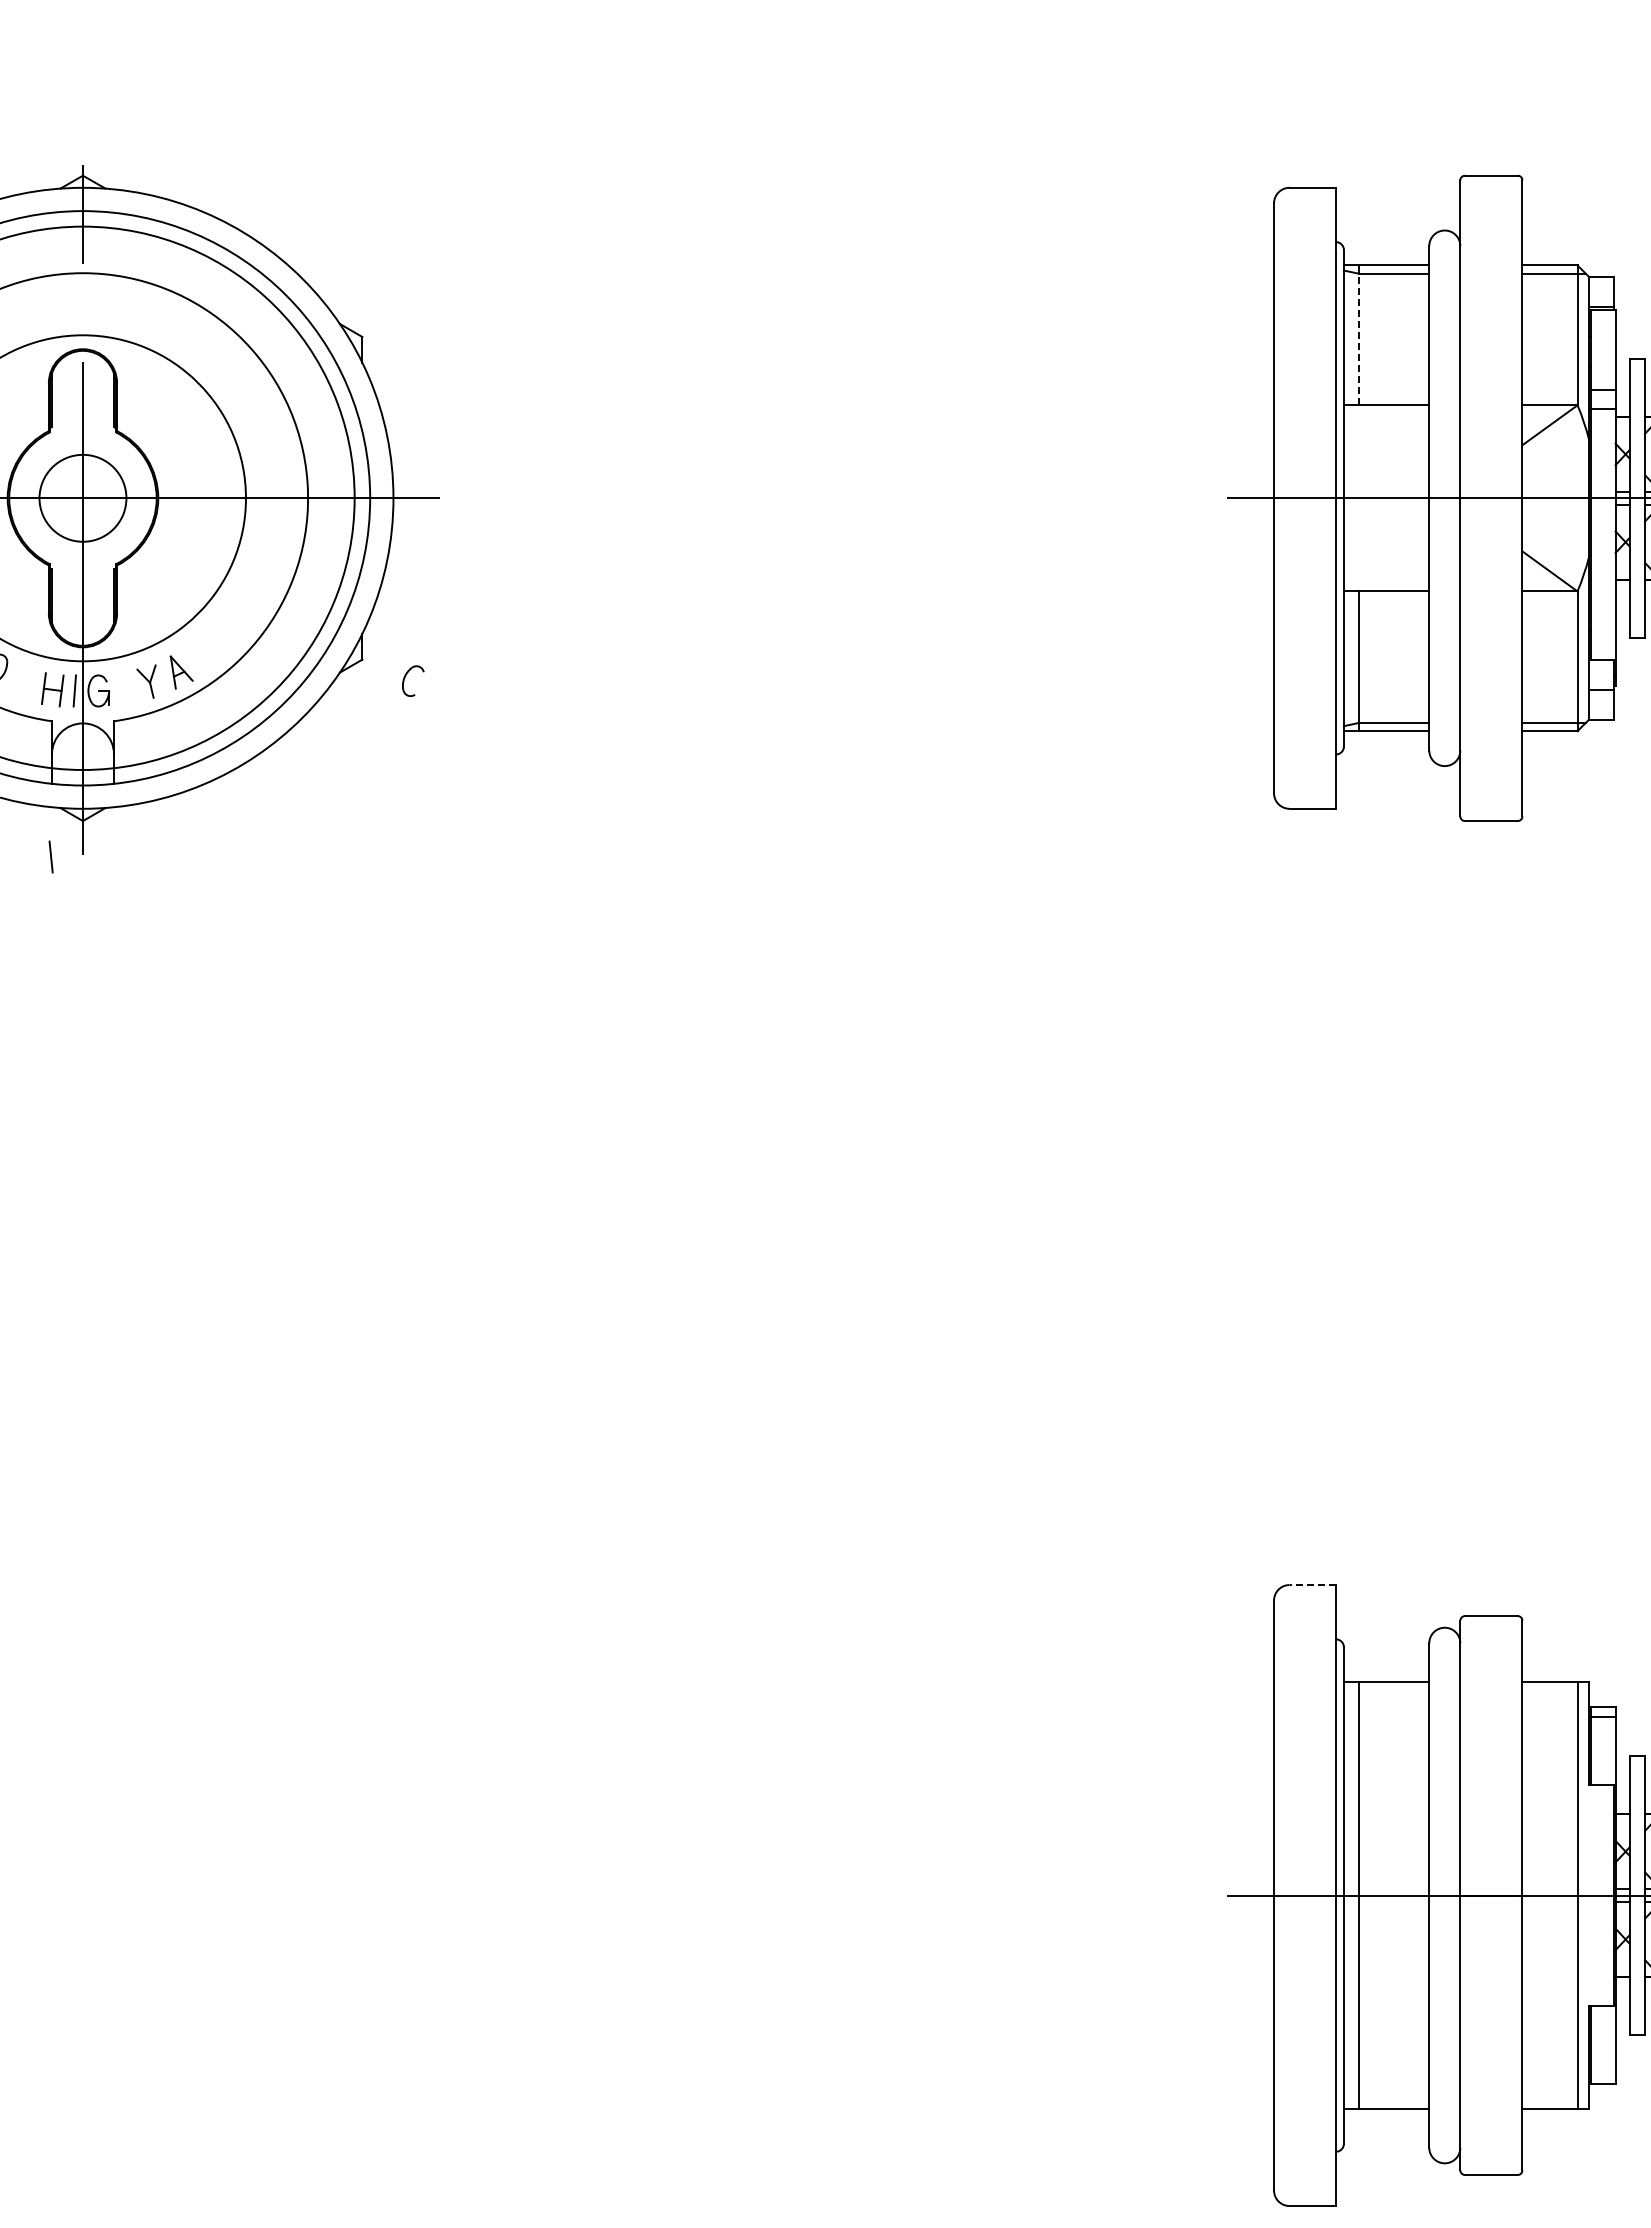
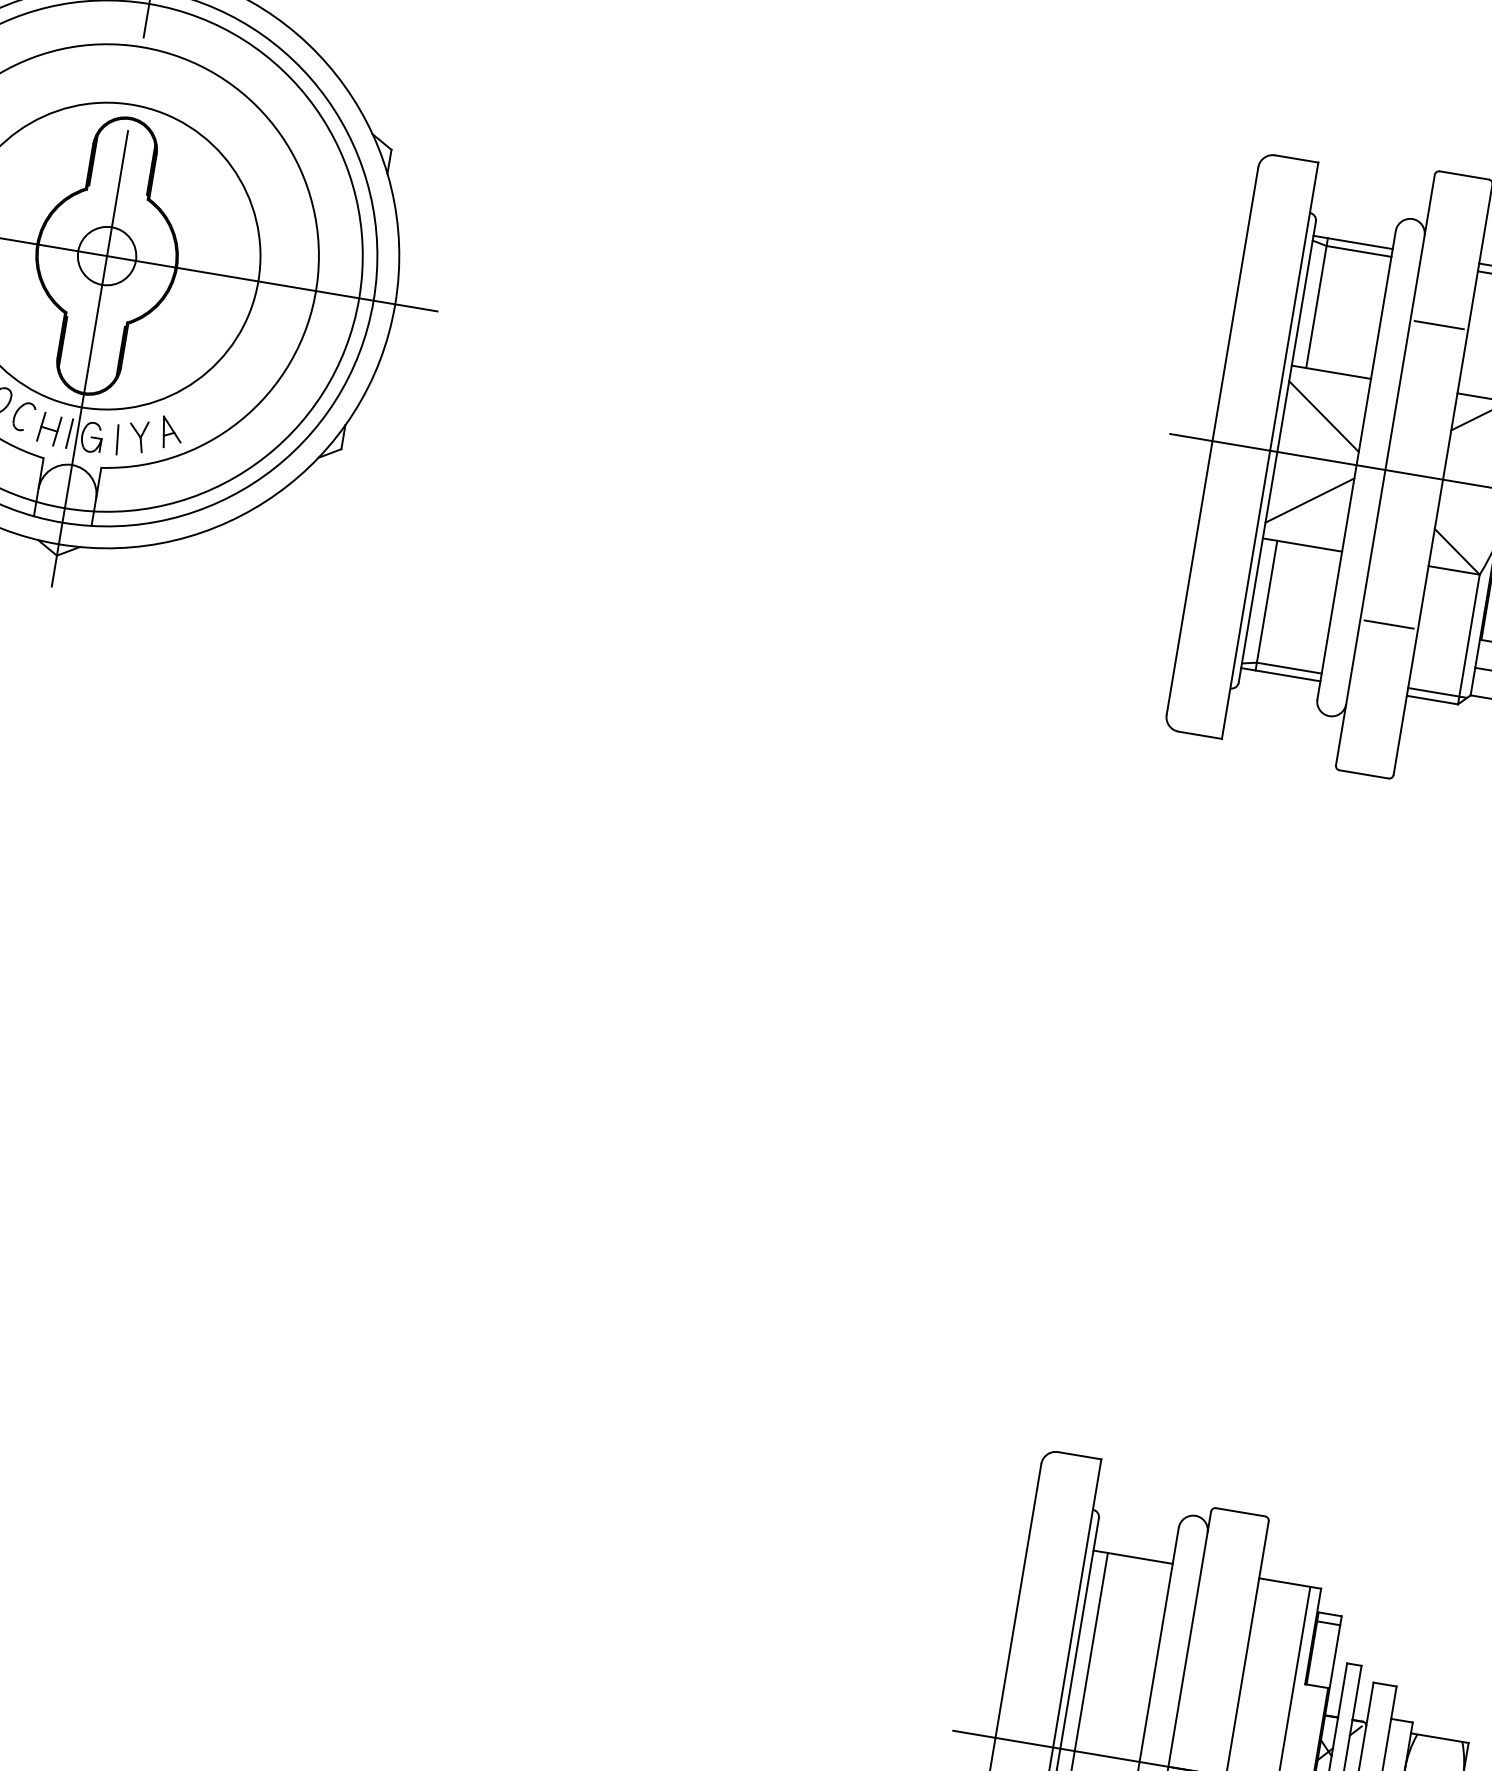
line: (1359, 335) -> (1317, 303), dashed -> solid
line: (1490, 337) -> (1438, 325), added
line: (1386, 453) -> (1323, 416), added
circle: (82, 498) -> (106, 256), size x0.71
line: (1386, 543) -> (1309, 500), added
line: (1490, 659) -> (1388, 624), added
part: (405, 678) -> (17, 413), moved
line: (50, 856) -> (117, 439), moved
line: (1312, 1585) -> (1079, 1456), dashed -> solid

